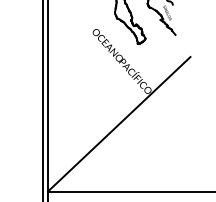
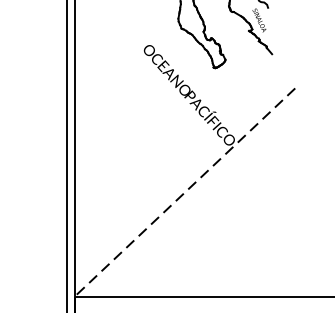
line: (119, 124) -> (185, 192), solid -> dashed

